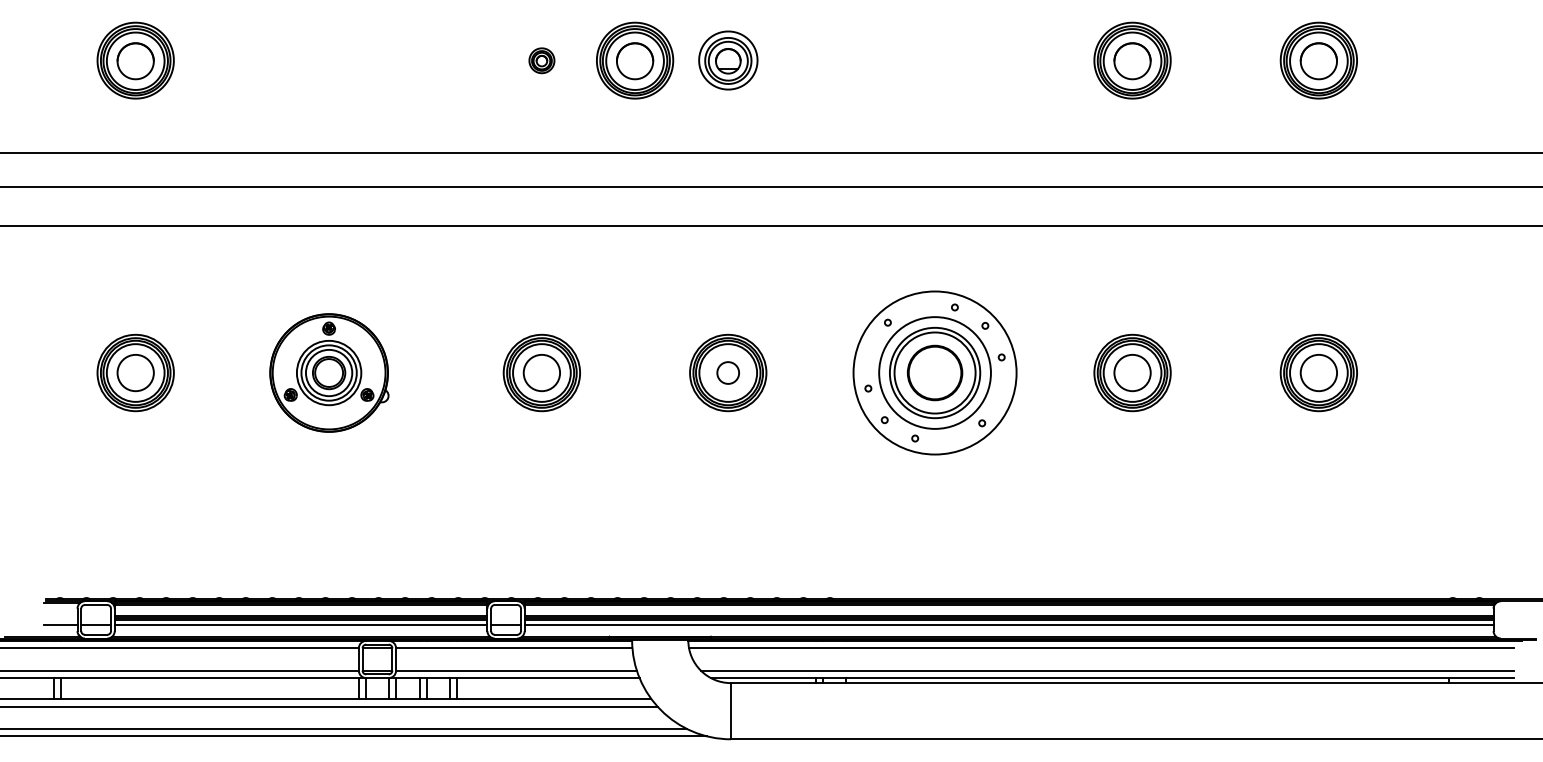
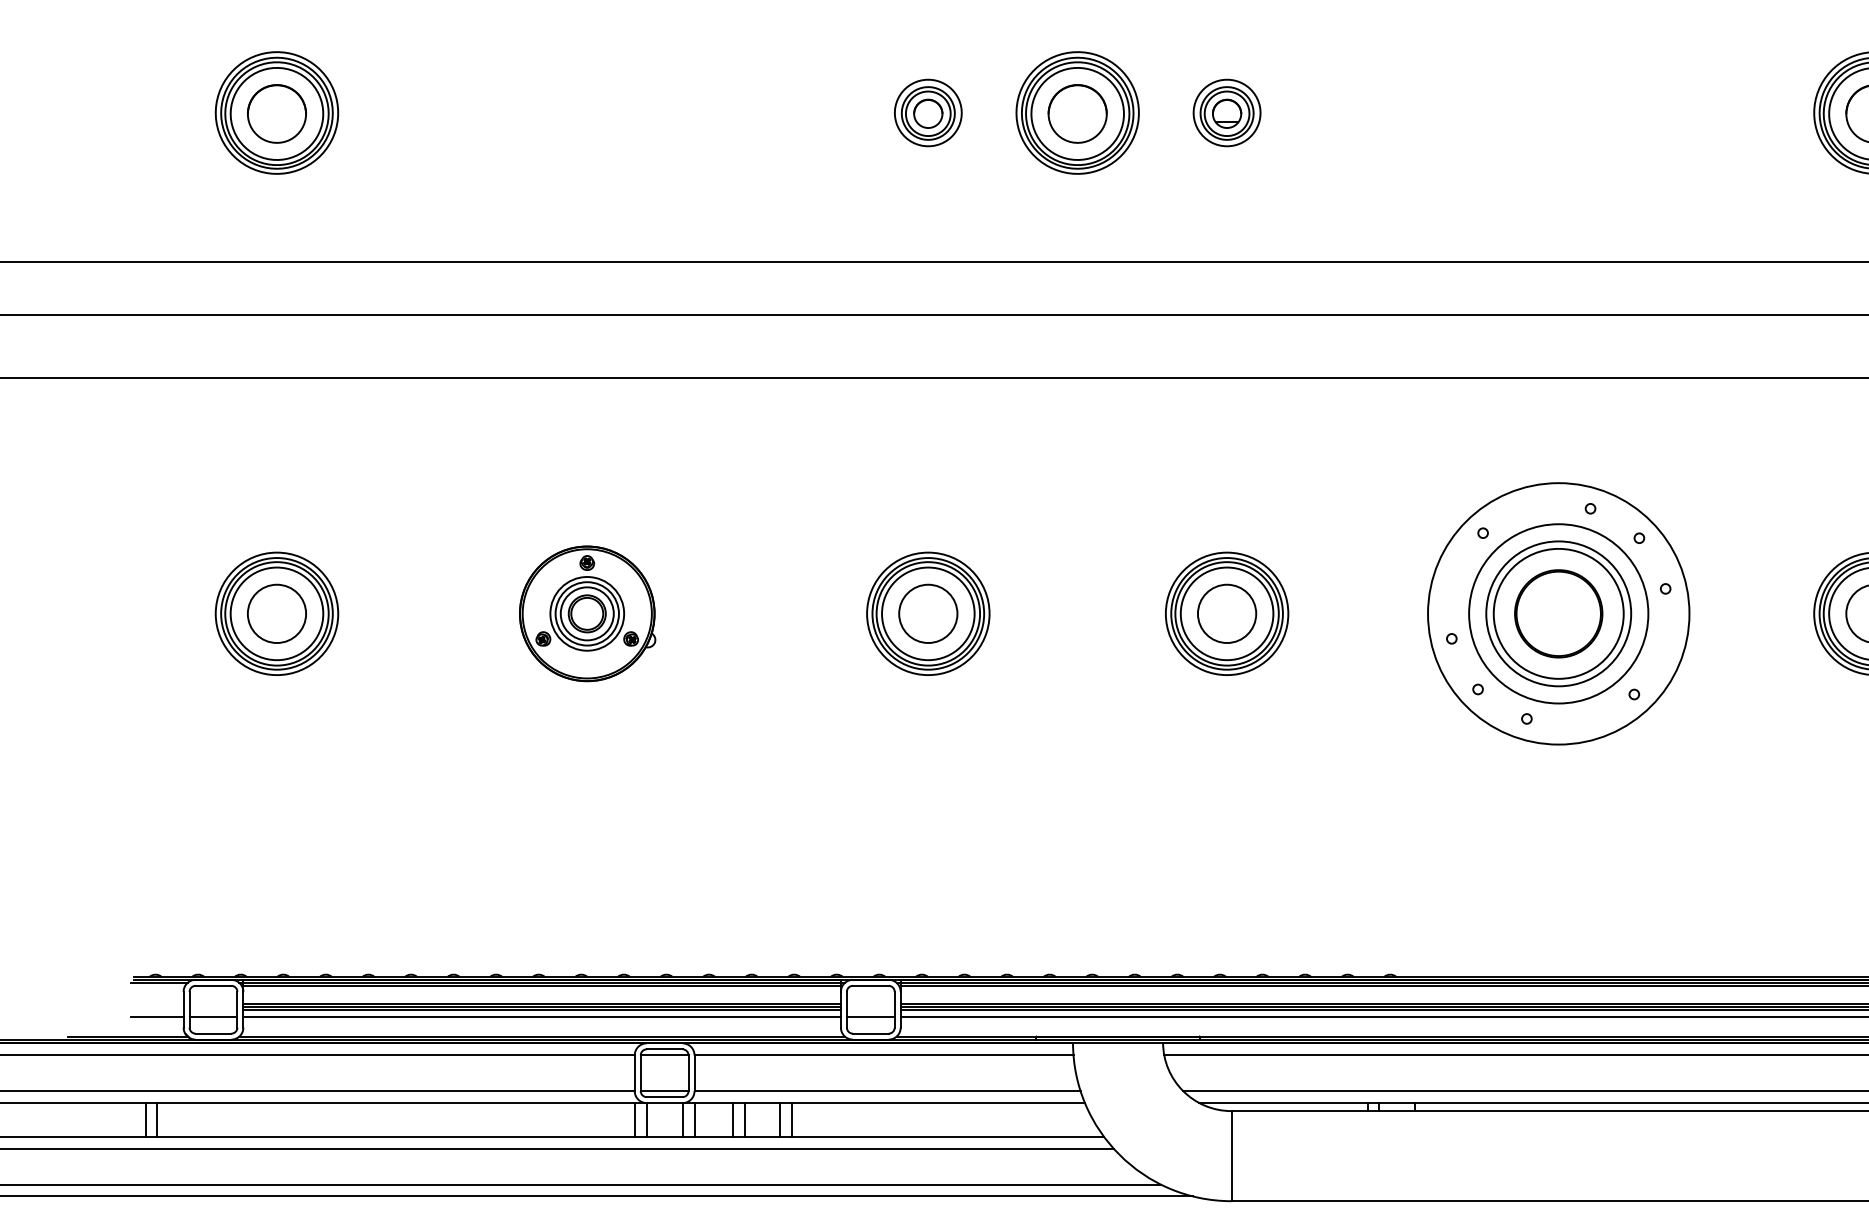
part: (541, 60) -> (927, 112), size x1.67
part: (727, 60) -> (1225, 112), size x0.71
part: (329, 372) -> (587, 613), size x0.71
circle: (728, 372) -> (1227, 613), size x1.67

